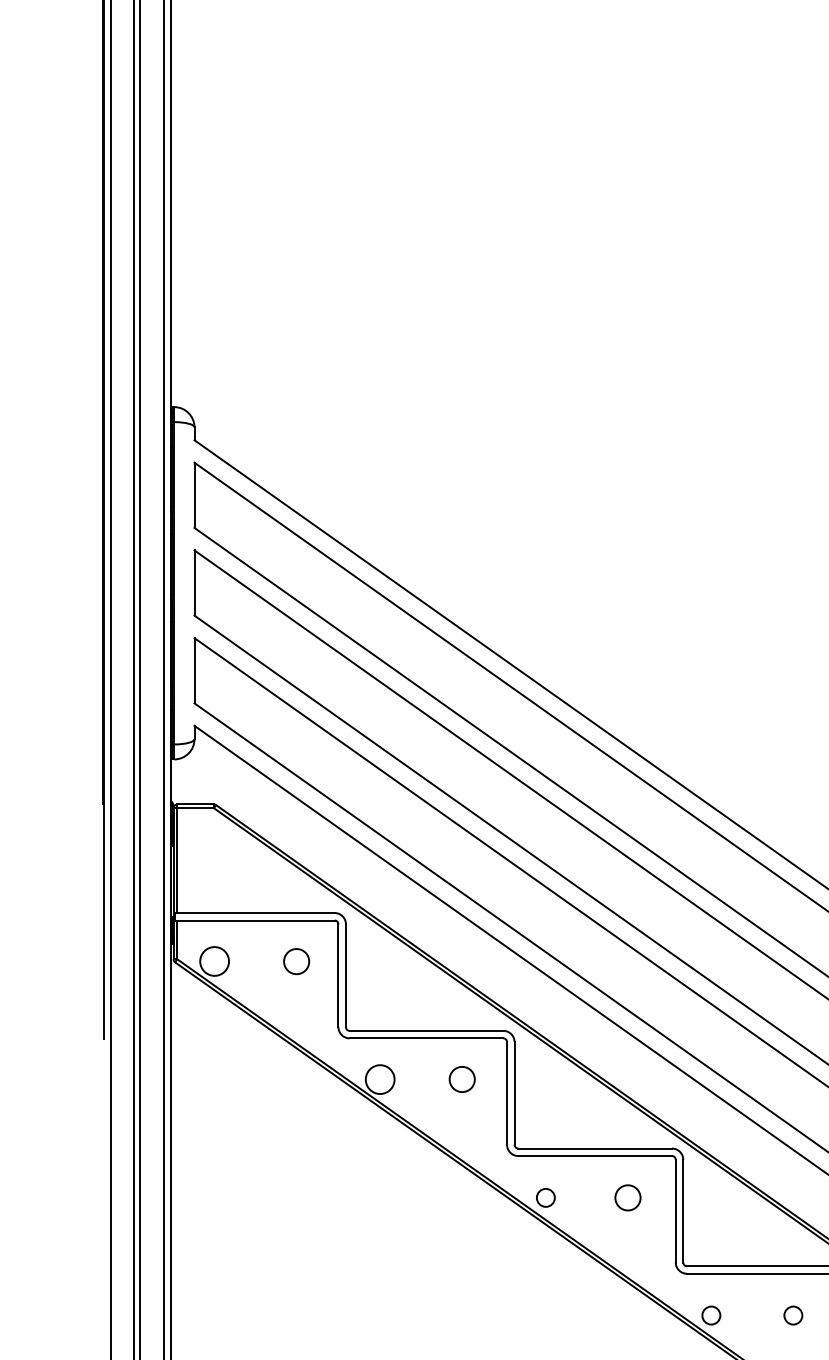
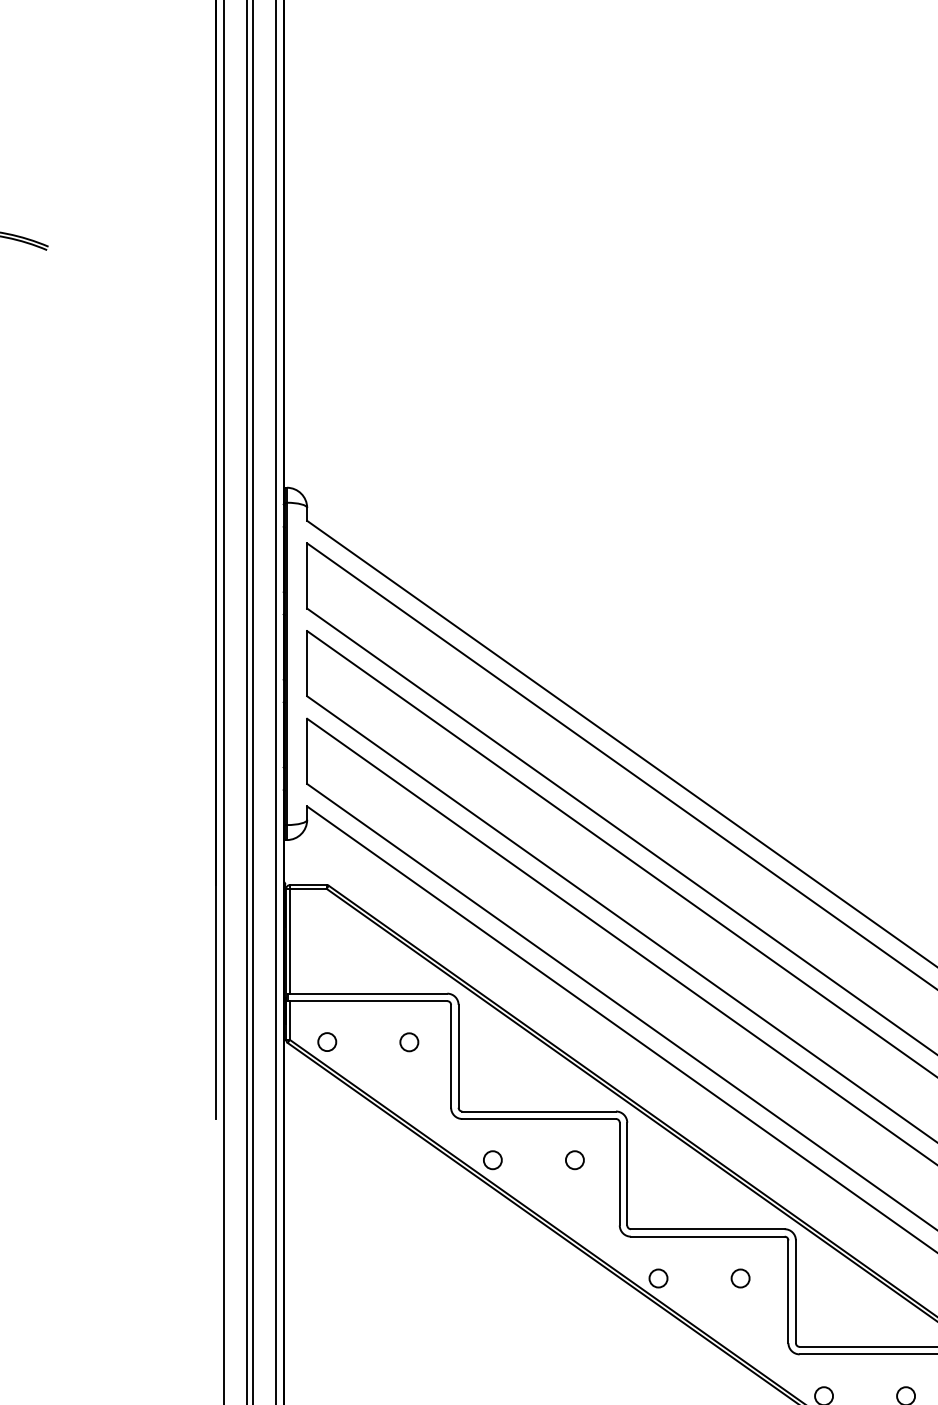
circle: (214, 961) -> (327, 1042), size x0.62
circle: (296, 961) -> (409, 1042), size x0.71
circle: (379, 1079) -> (492, 1160), size x0.62
circle: (461, 1079) -> (574, 1160), size x0.71
circle: (627, 1197) -> (740, 1278), size x0.71

